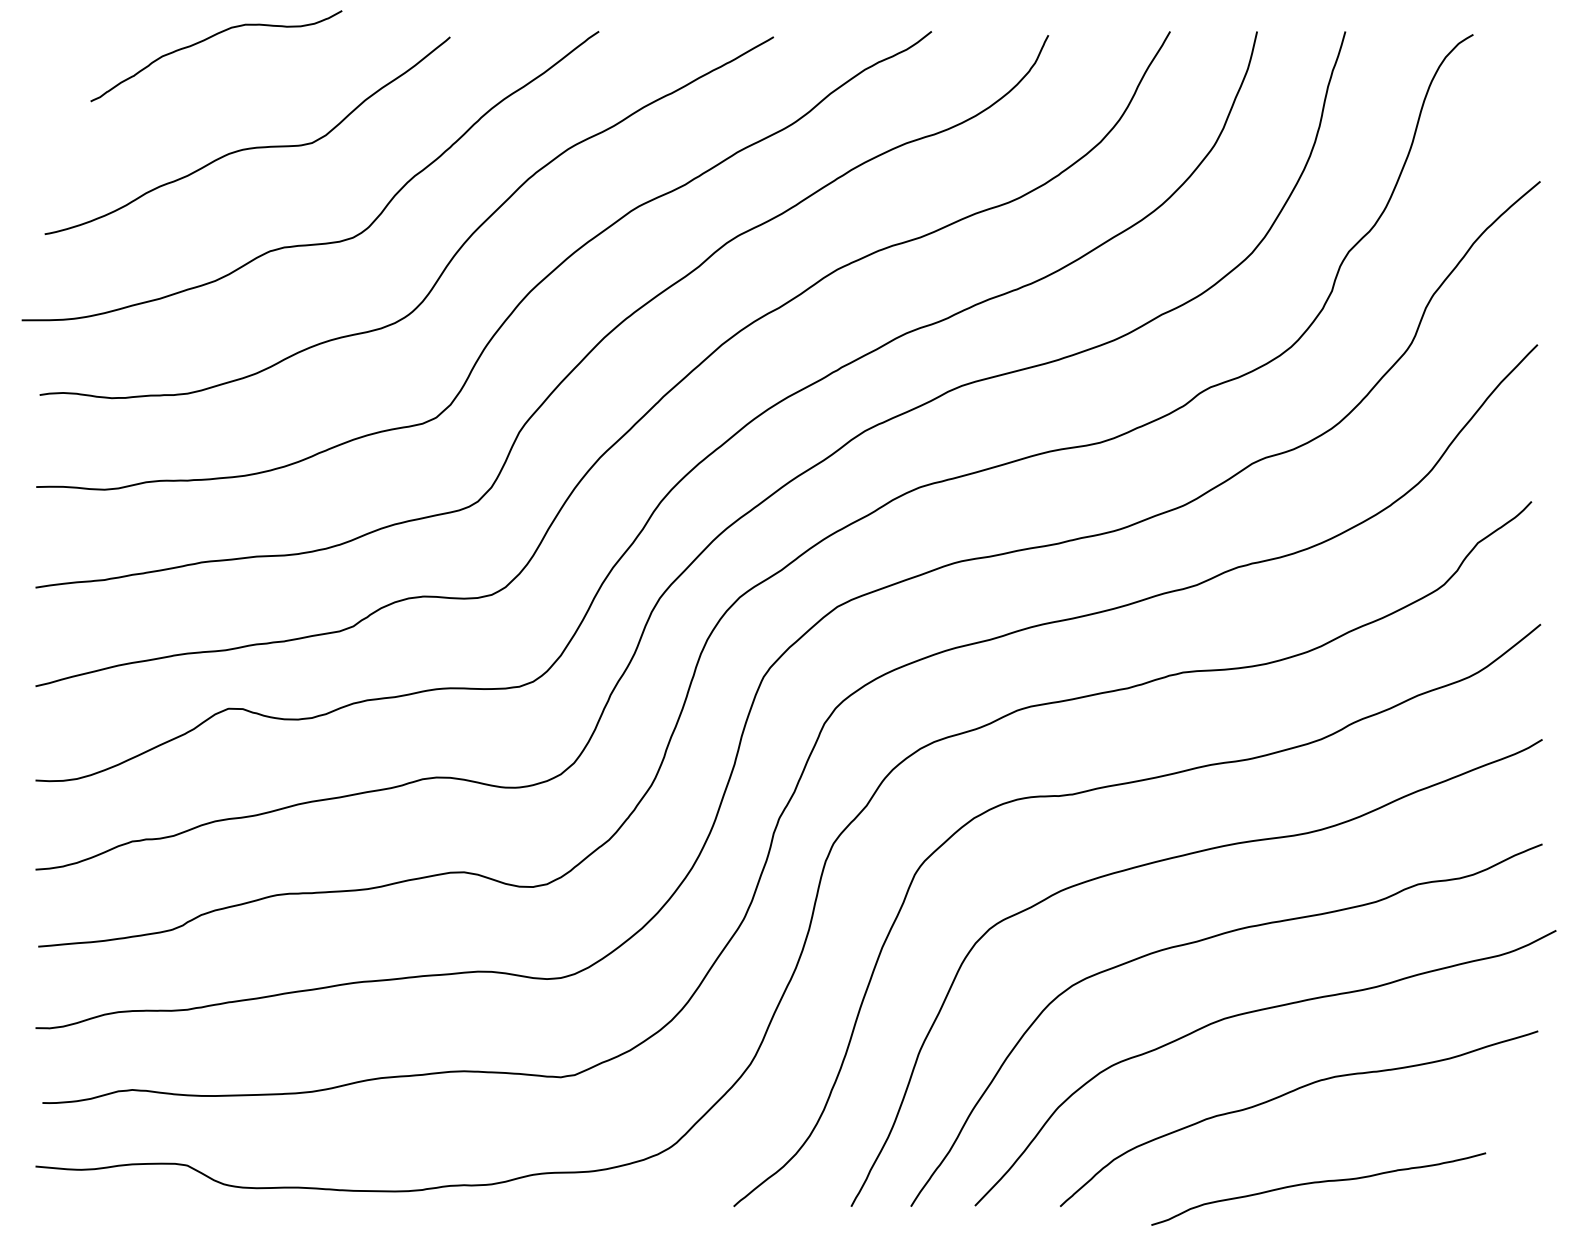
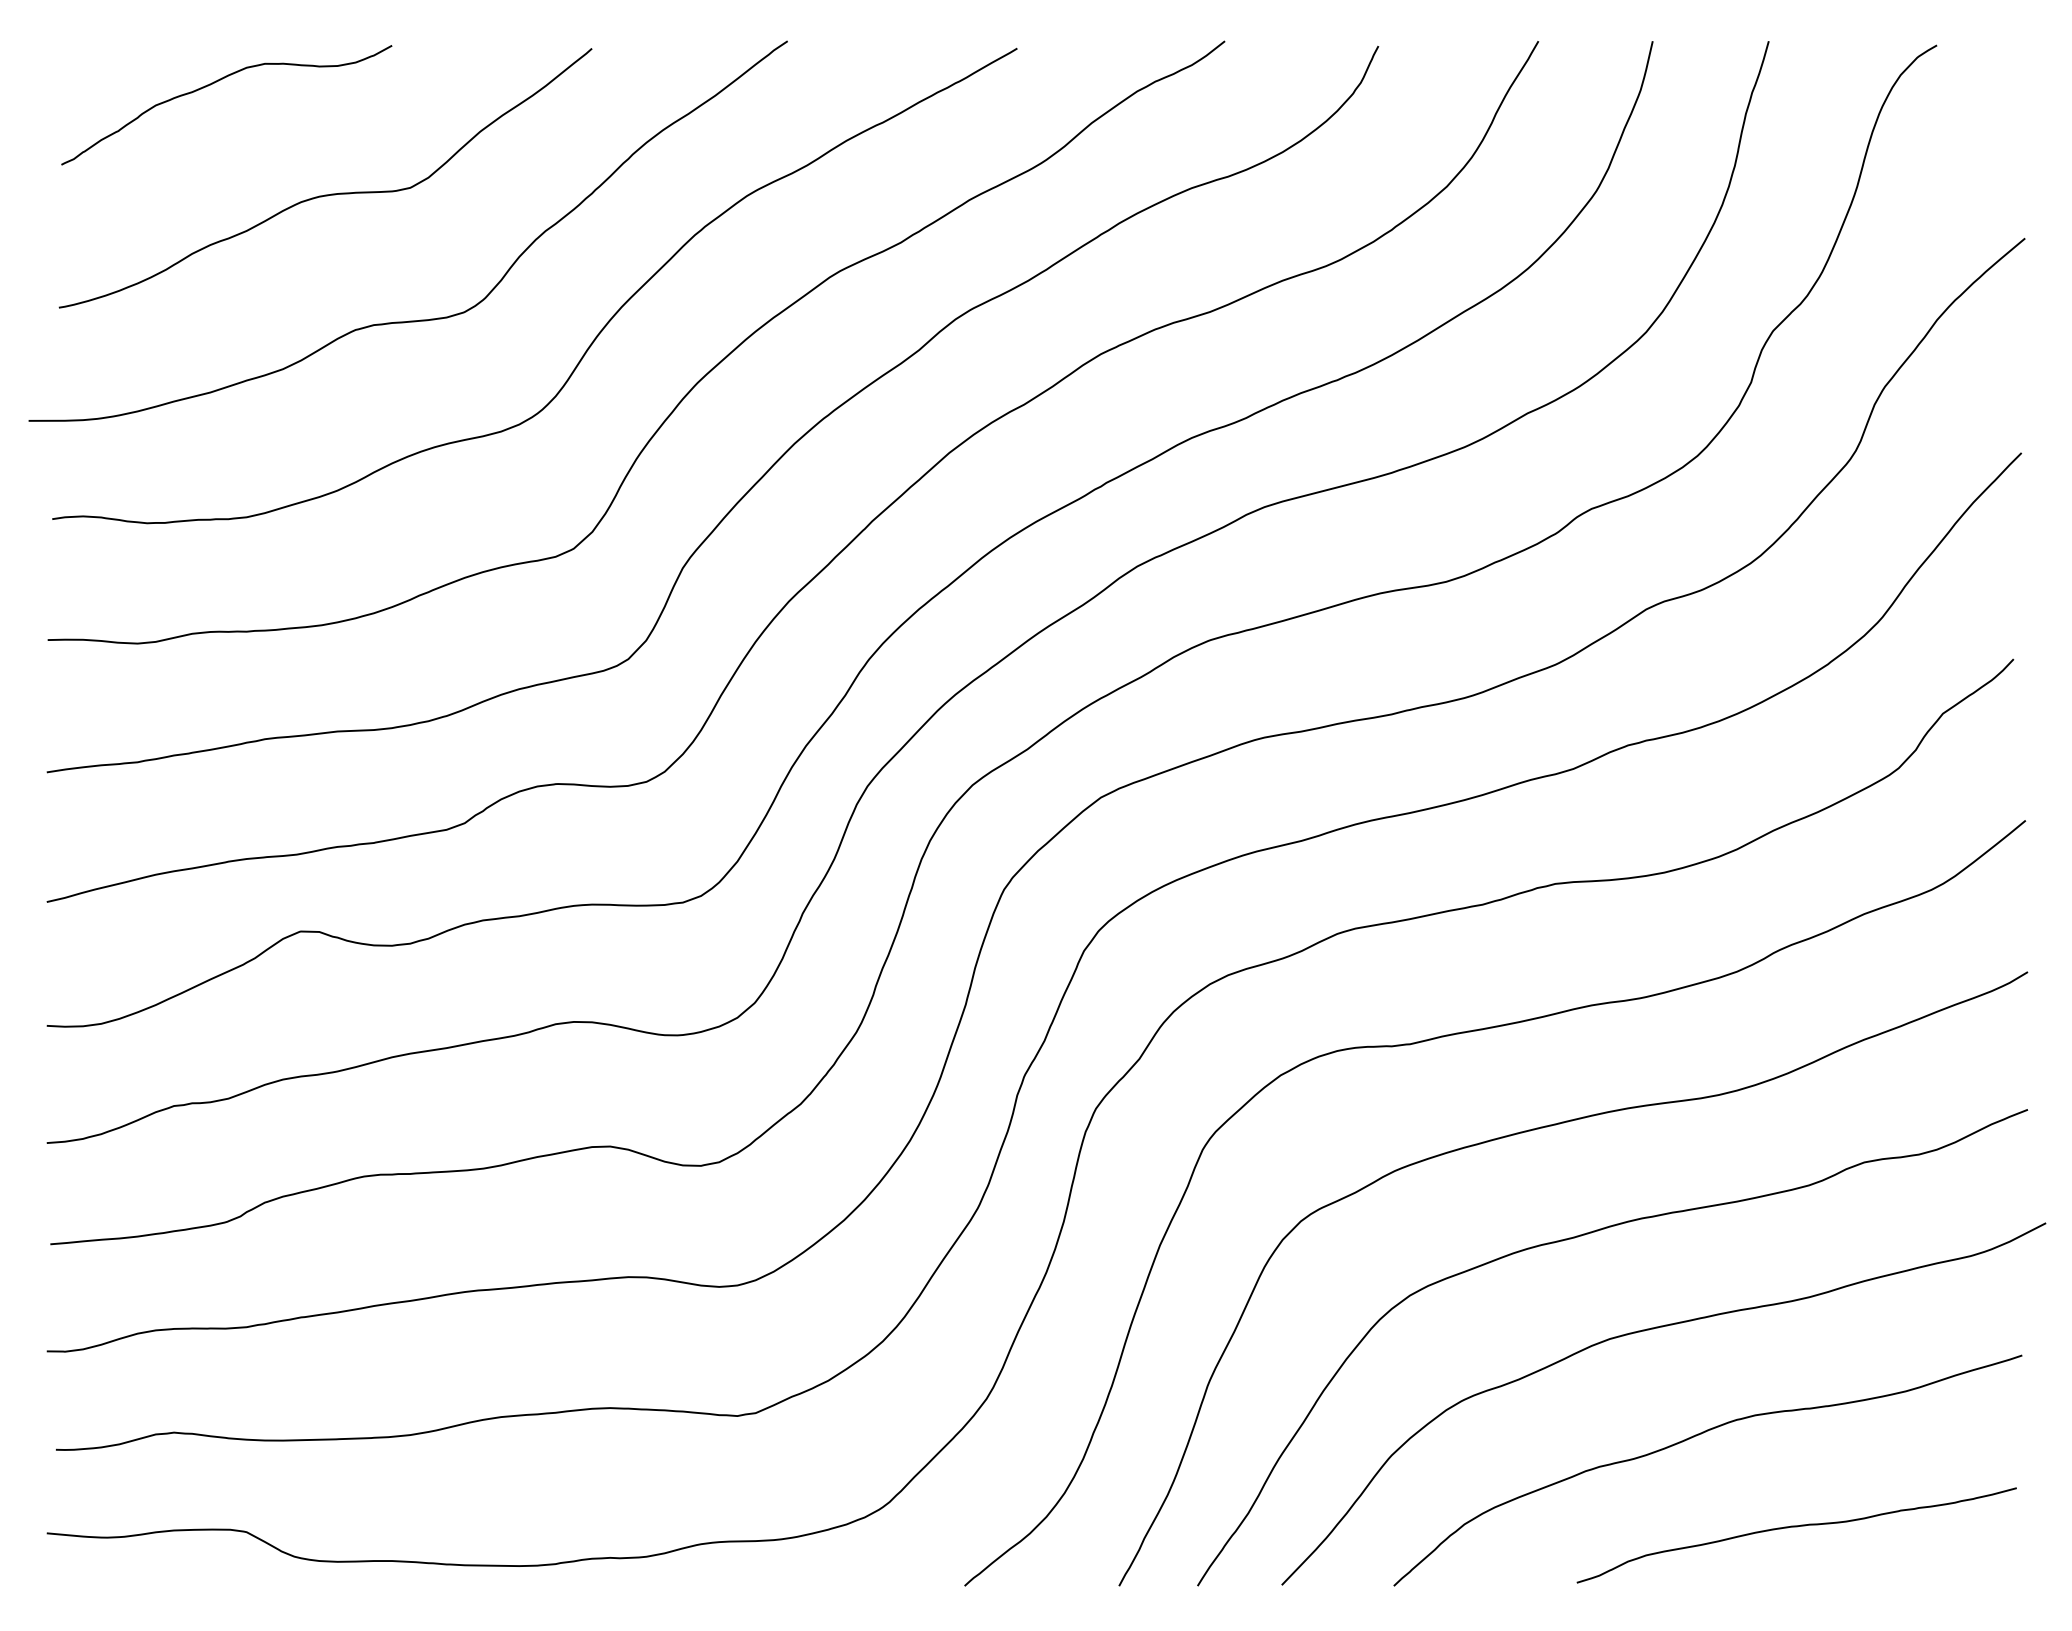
curve: (208, 39) -> (216, 83), moved
curve: (1318, 1183) -> (1796, 1528), moved

